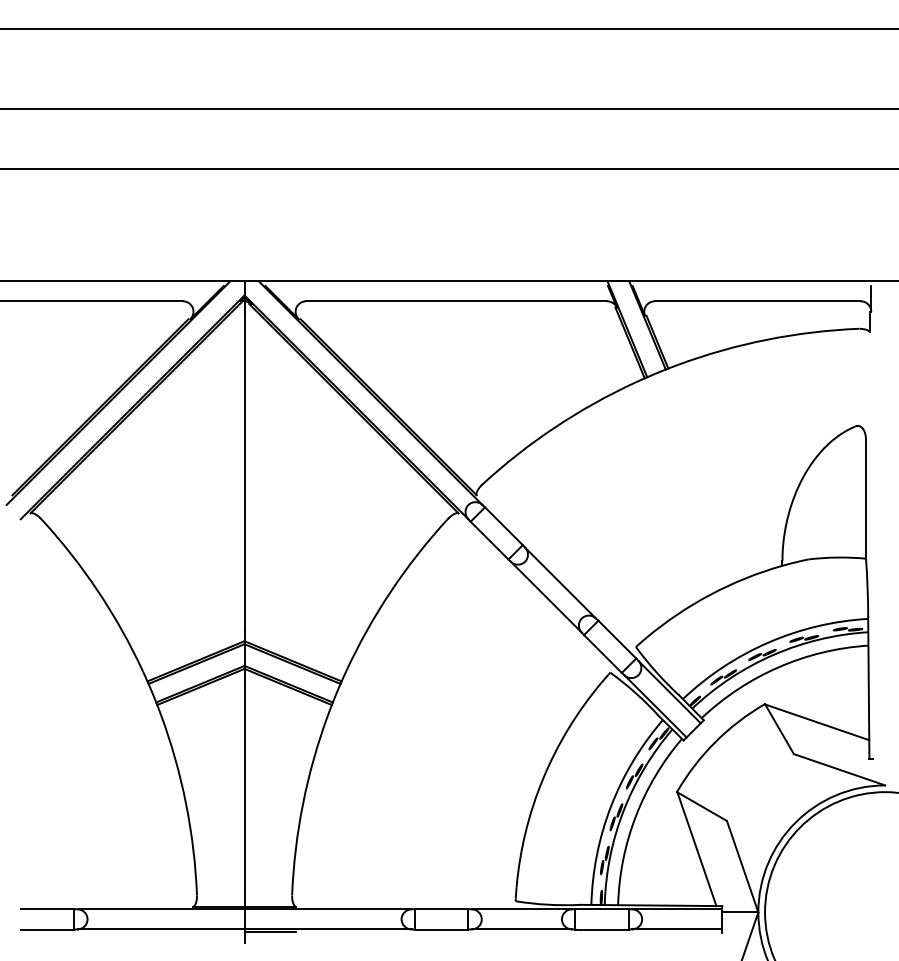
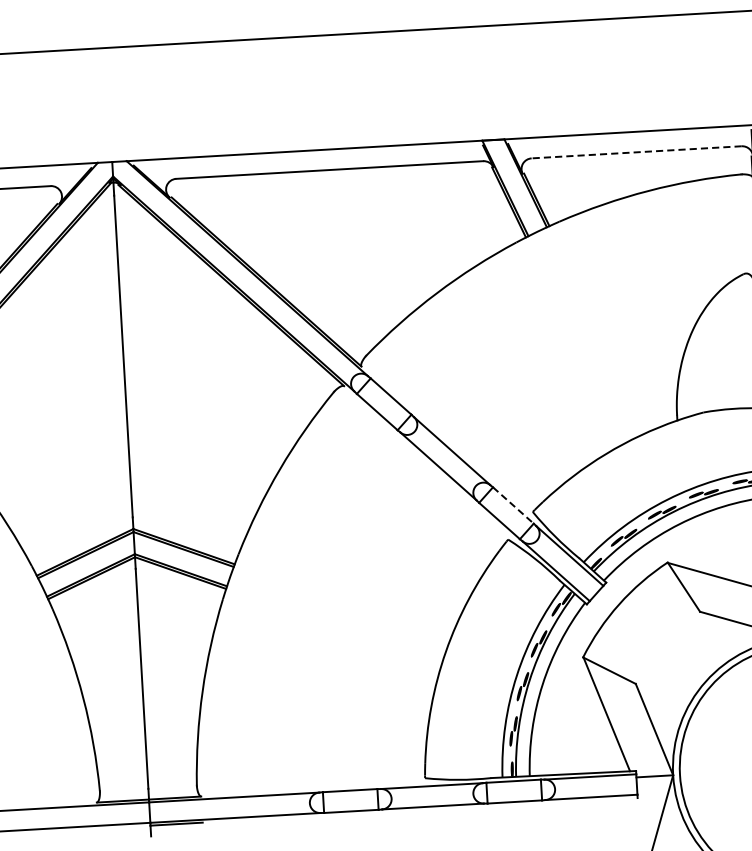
line: (757, 301) -> (636, 152), solid -> dashed
line: (617, 639) -> (513, 505), solid -> dashed

